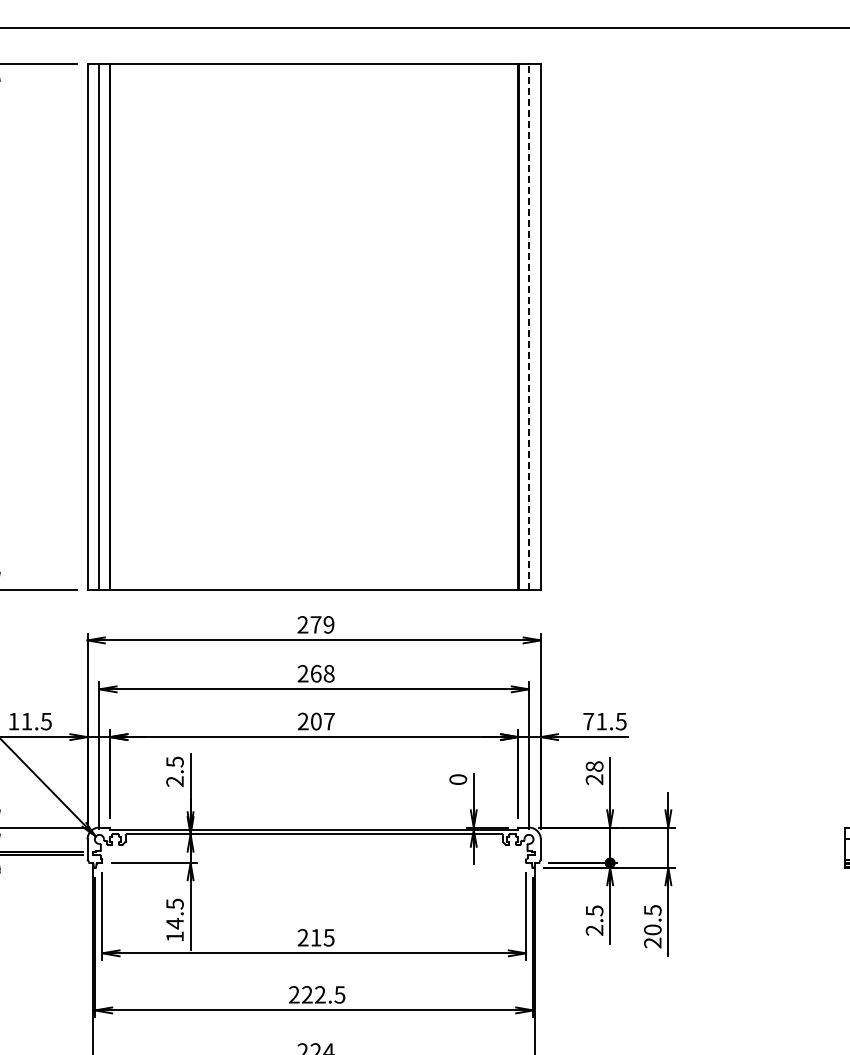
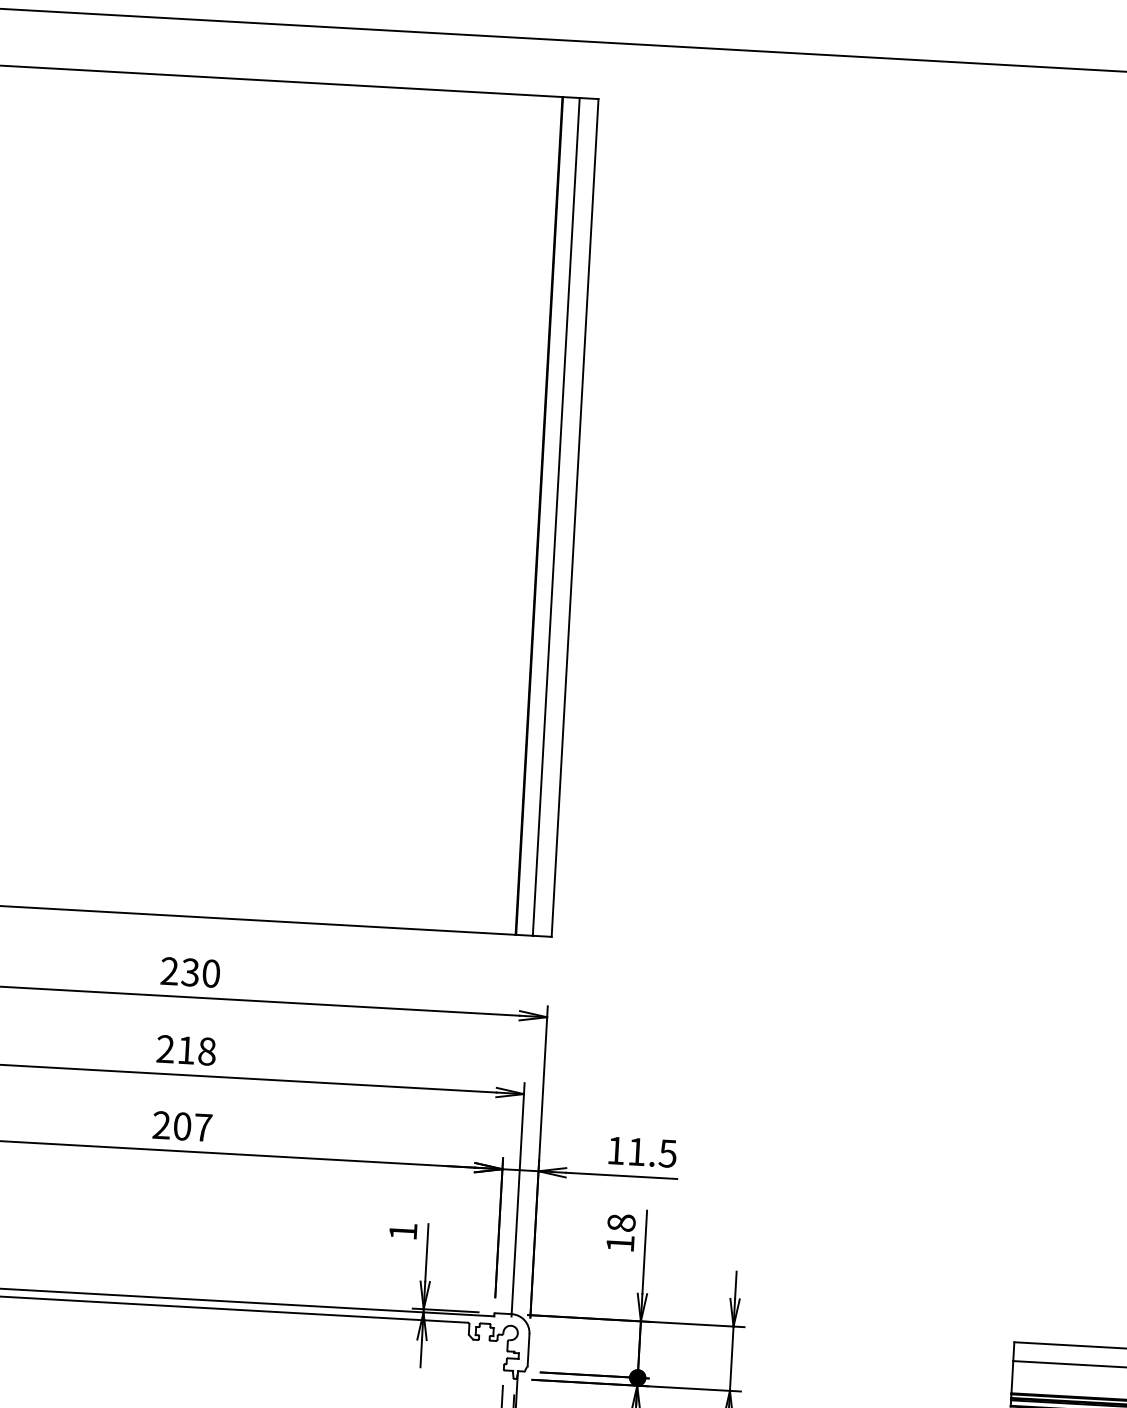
line: (529, 326) -> (557, 516), dashed -> solid
text: (322, 624) -> (200, 972), 279 -> 230
text: (316, 673) -> (187, 1049), 268 -> 218
text: (588, 721) -> (615, 1150), 71.5 -> 11.5
text: (458, 779) -> (403, 1231), 0 -> 1
text: (594, 779) -> (620, 1243), 28 -> 18

